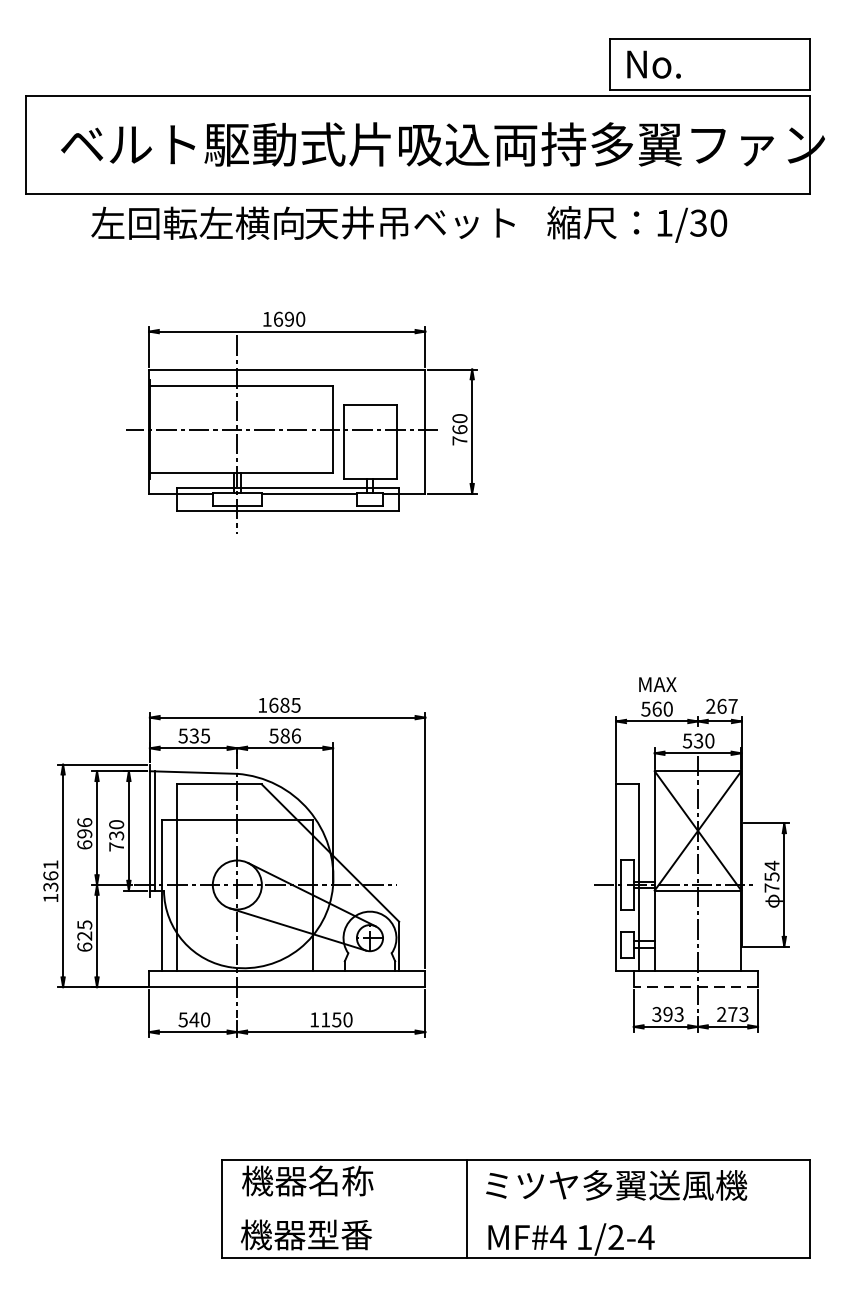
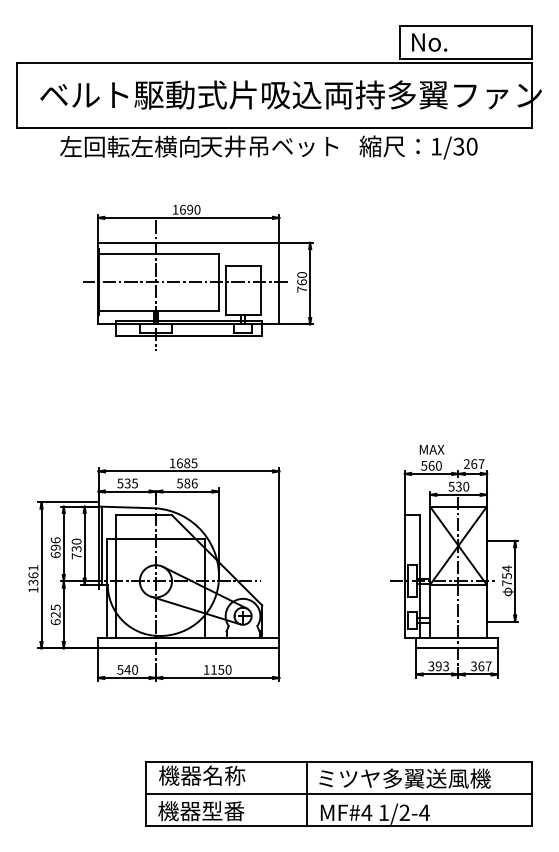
line: (696, 987) -> (457, 648), dashed -> solid
text: (733, 1014) -> (481, 666), 273 -> 367
line: (515, 1209) -> (338, 794), added

